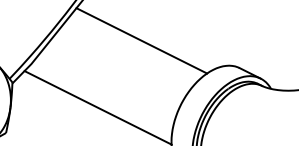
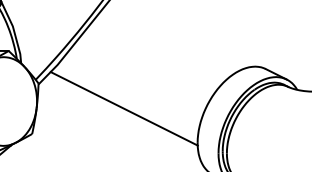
line: (141, 40) -> (167, 41), removed

